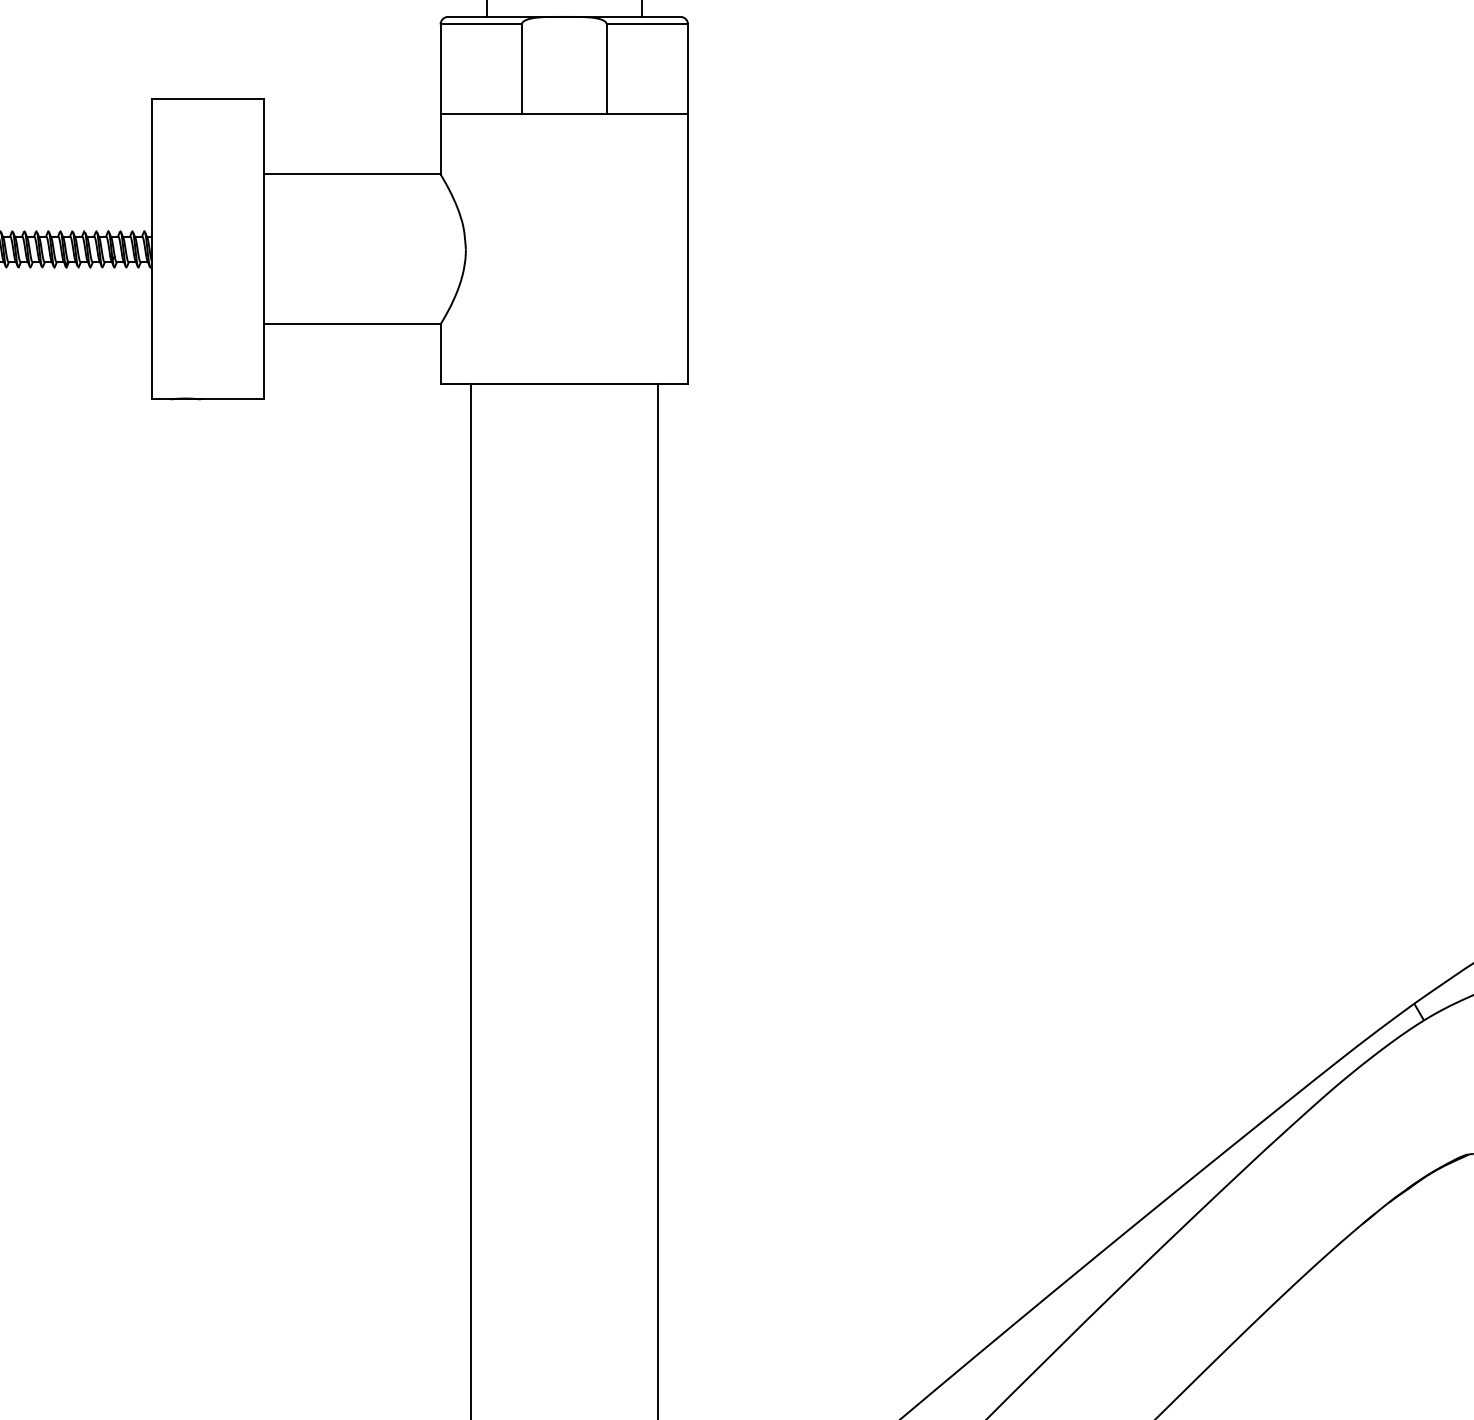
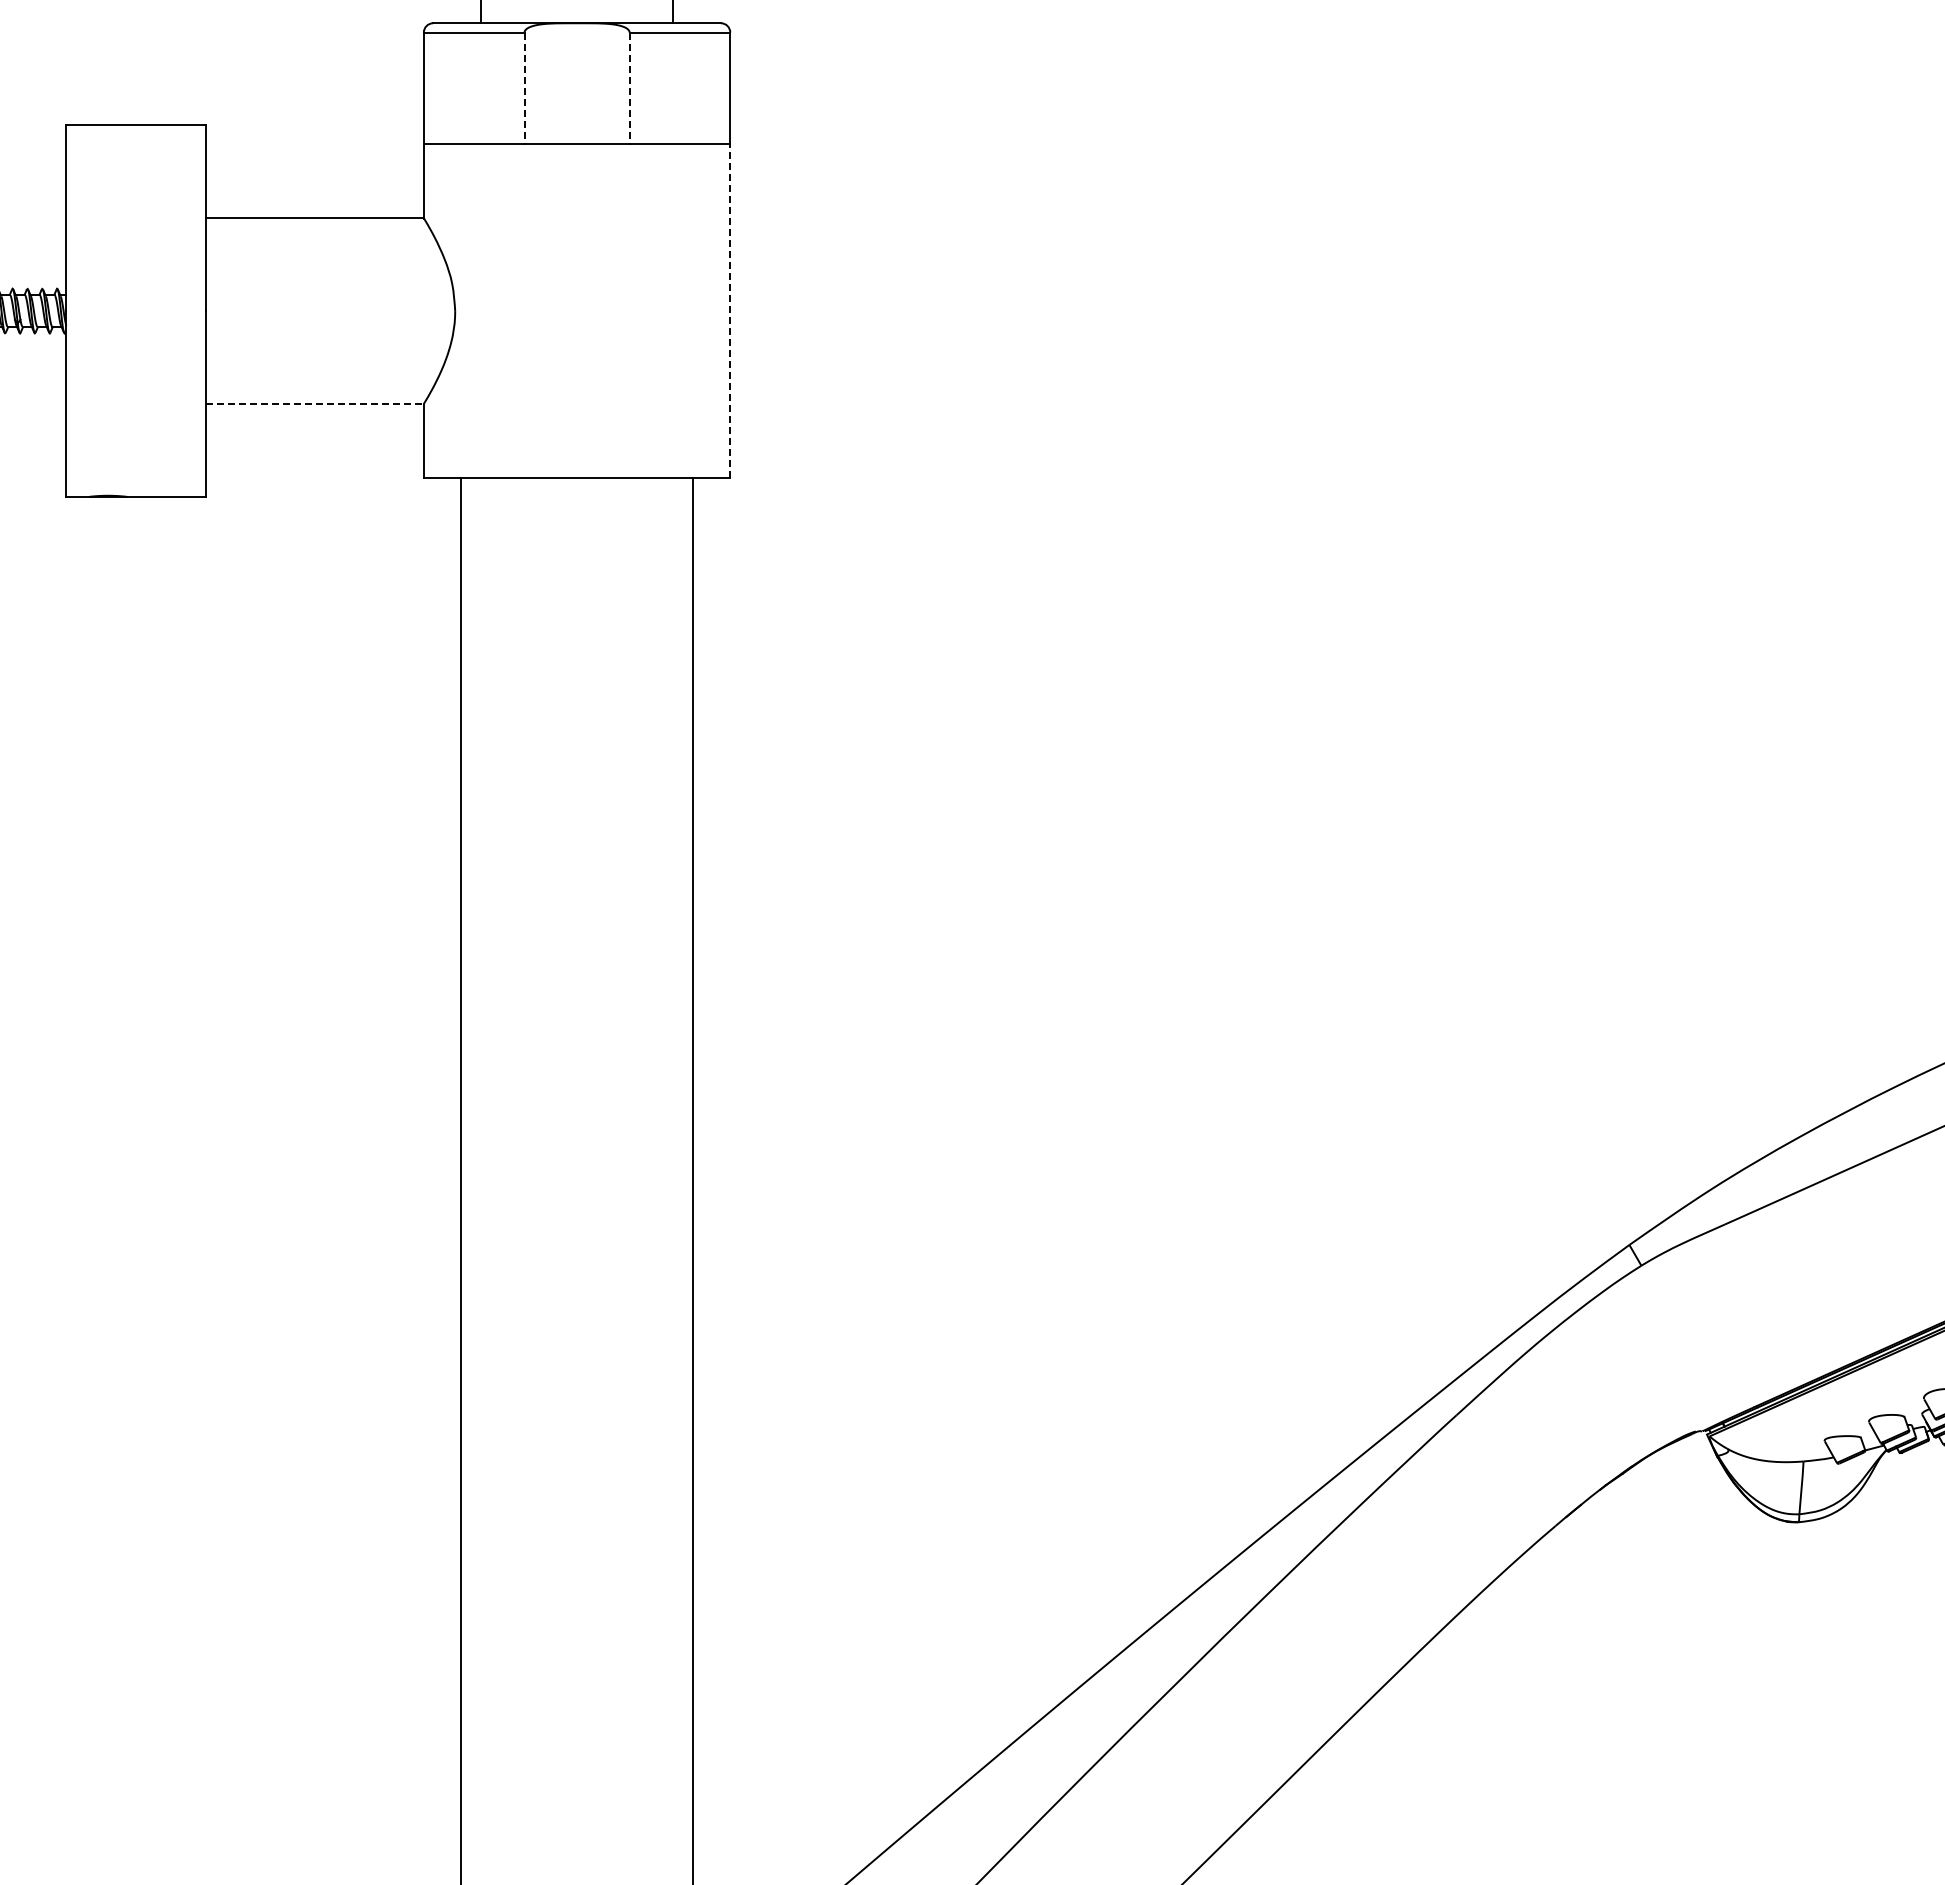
line: (521, 69) -> (524, 88), solid -> dashed
line: (606, 69) -> (629, 88), solid -> dashed
line: (688, 248) -> (730, 310), solid -> dashed
line: (353, 324) -> (315, 403), solid -> dashed

